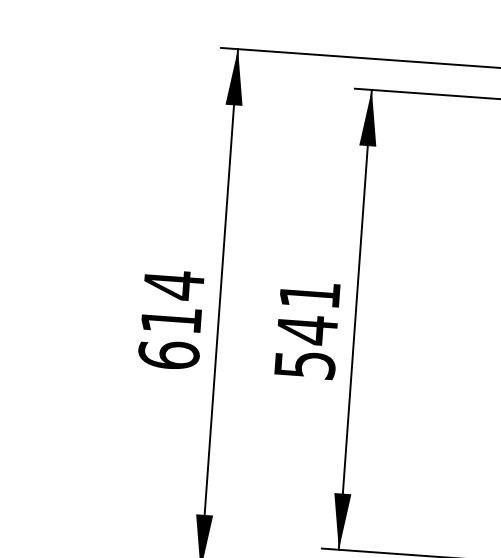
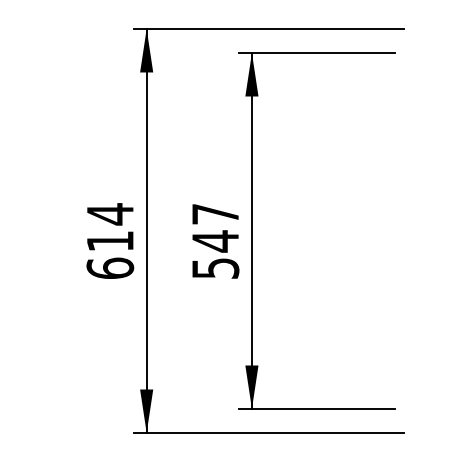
text: (309, 295) -> (215, 214), 541 -> 547

